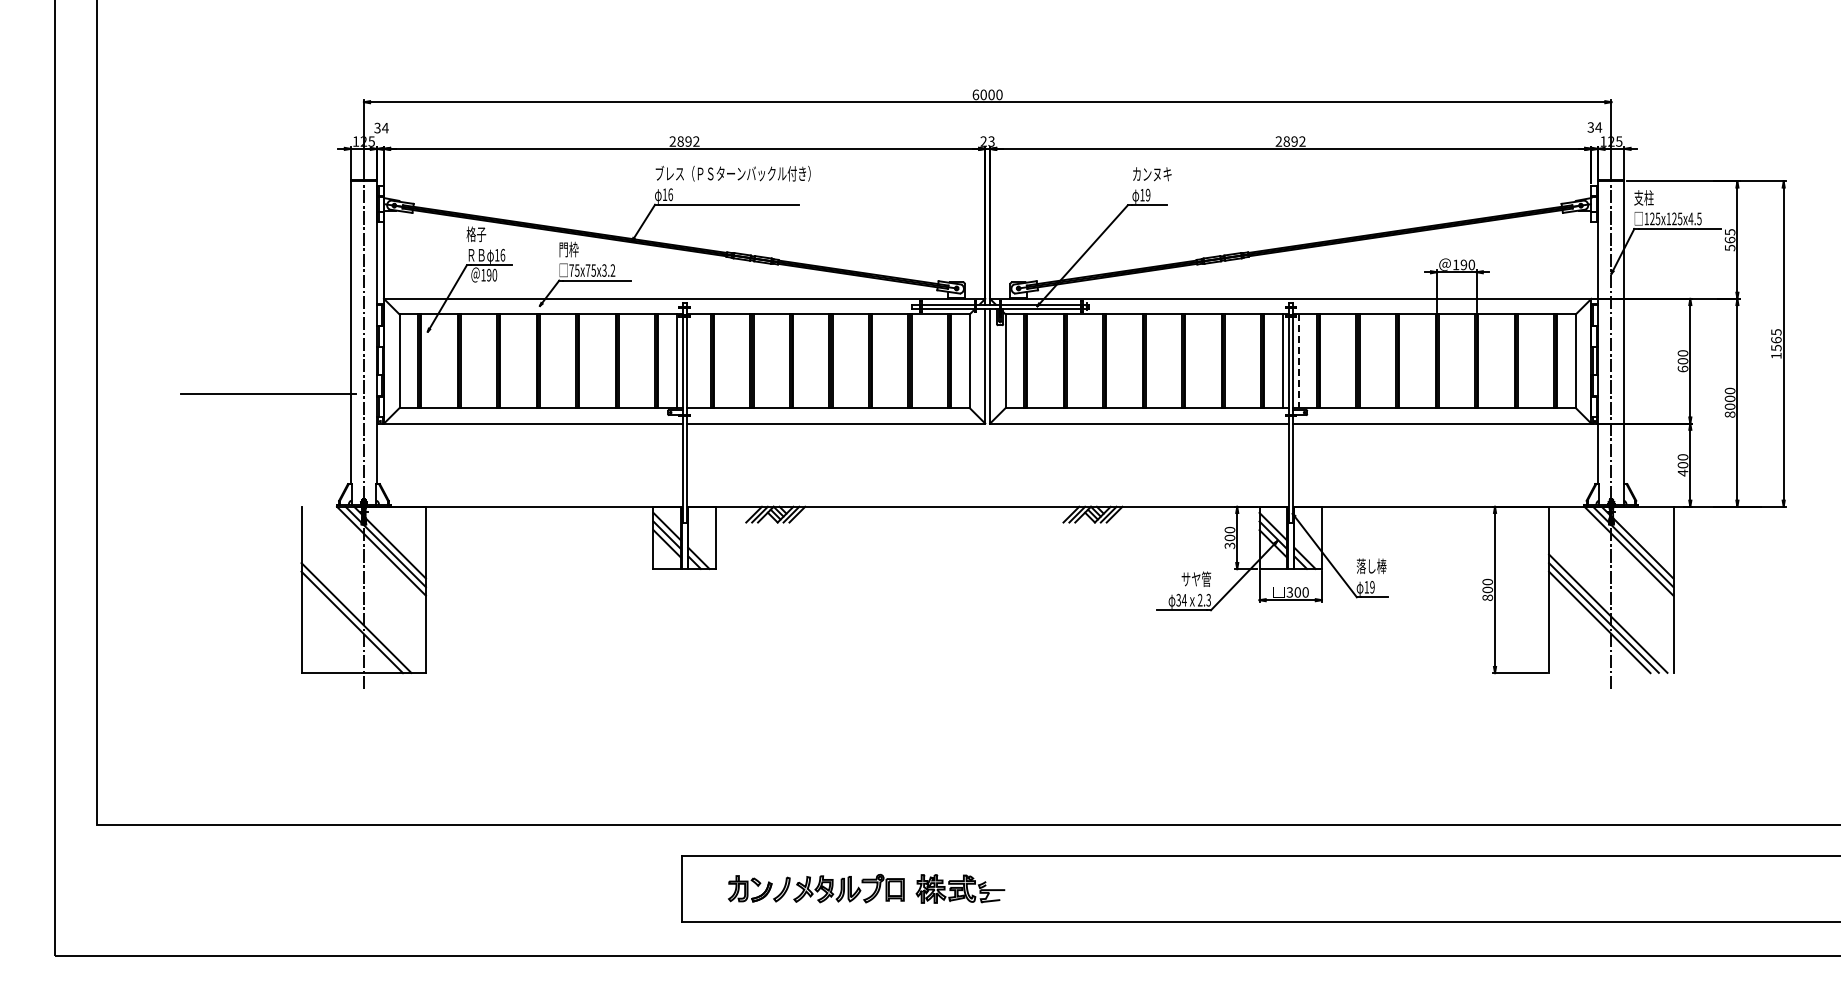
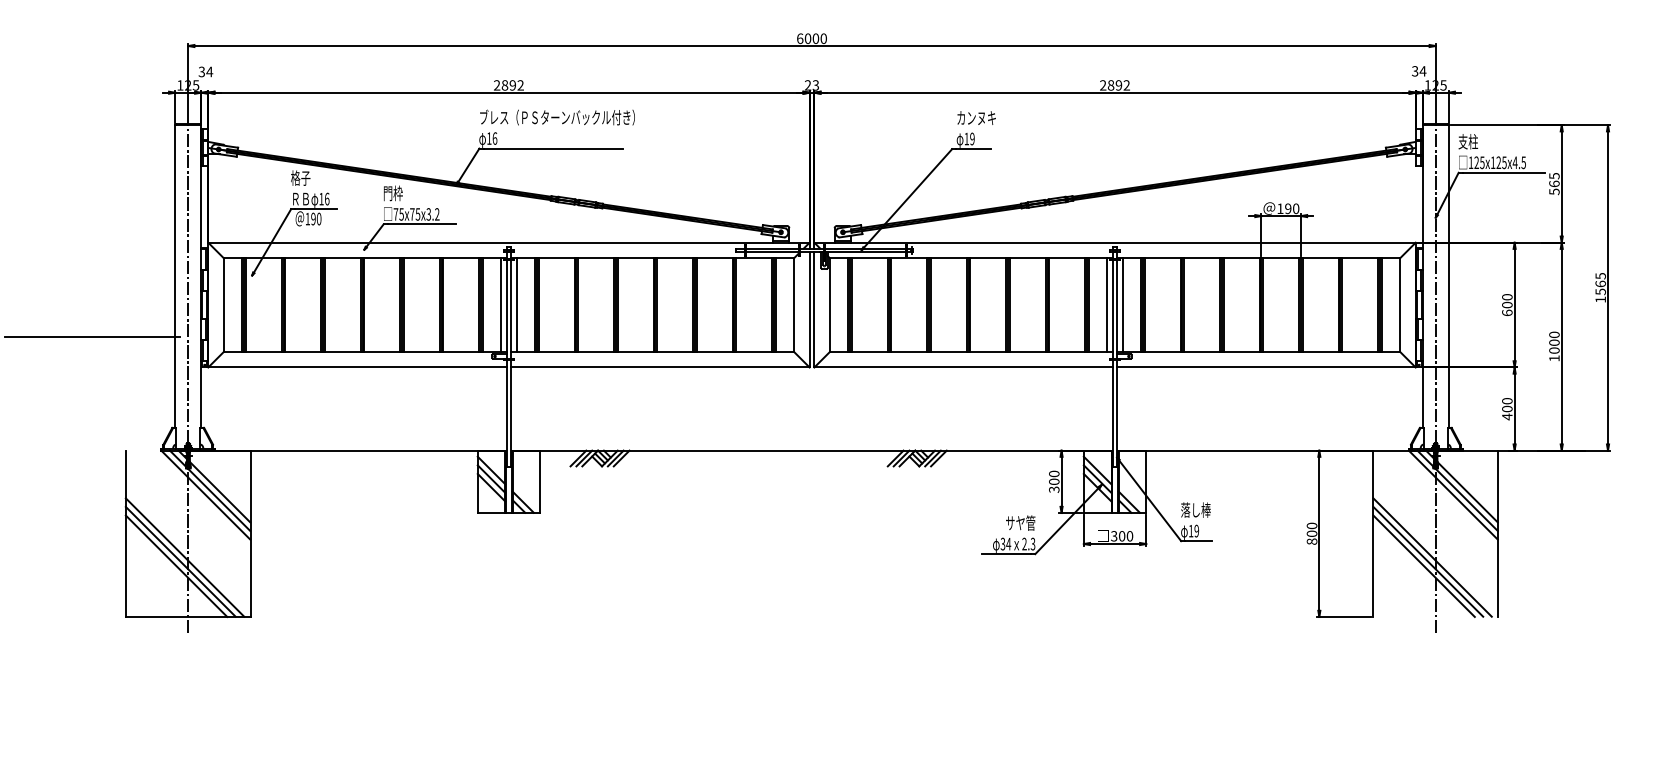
line: (692, 361) -> (516, 305), added
line: (1298, 361) -> (1122, 305), dashed -> solid
text: (1729, 414) -> (1553, 358), 8000 -> 1000
line: (360, 613) -> (184, 557), added

